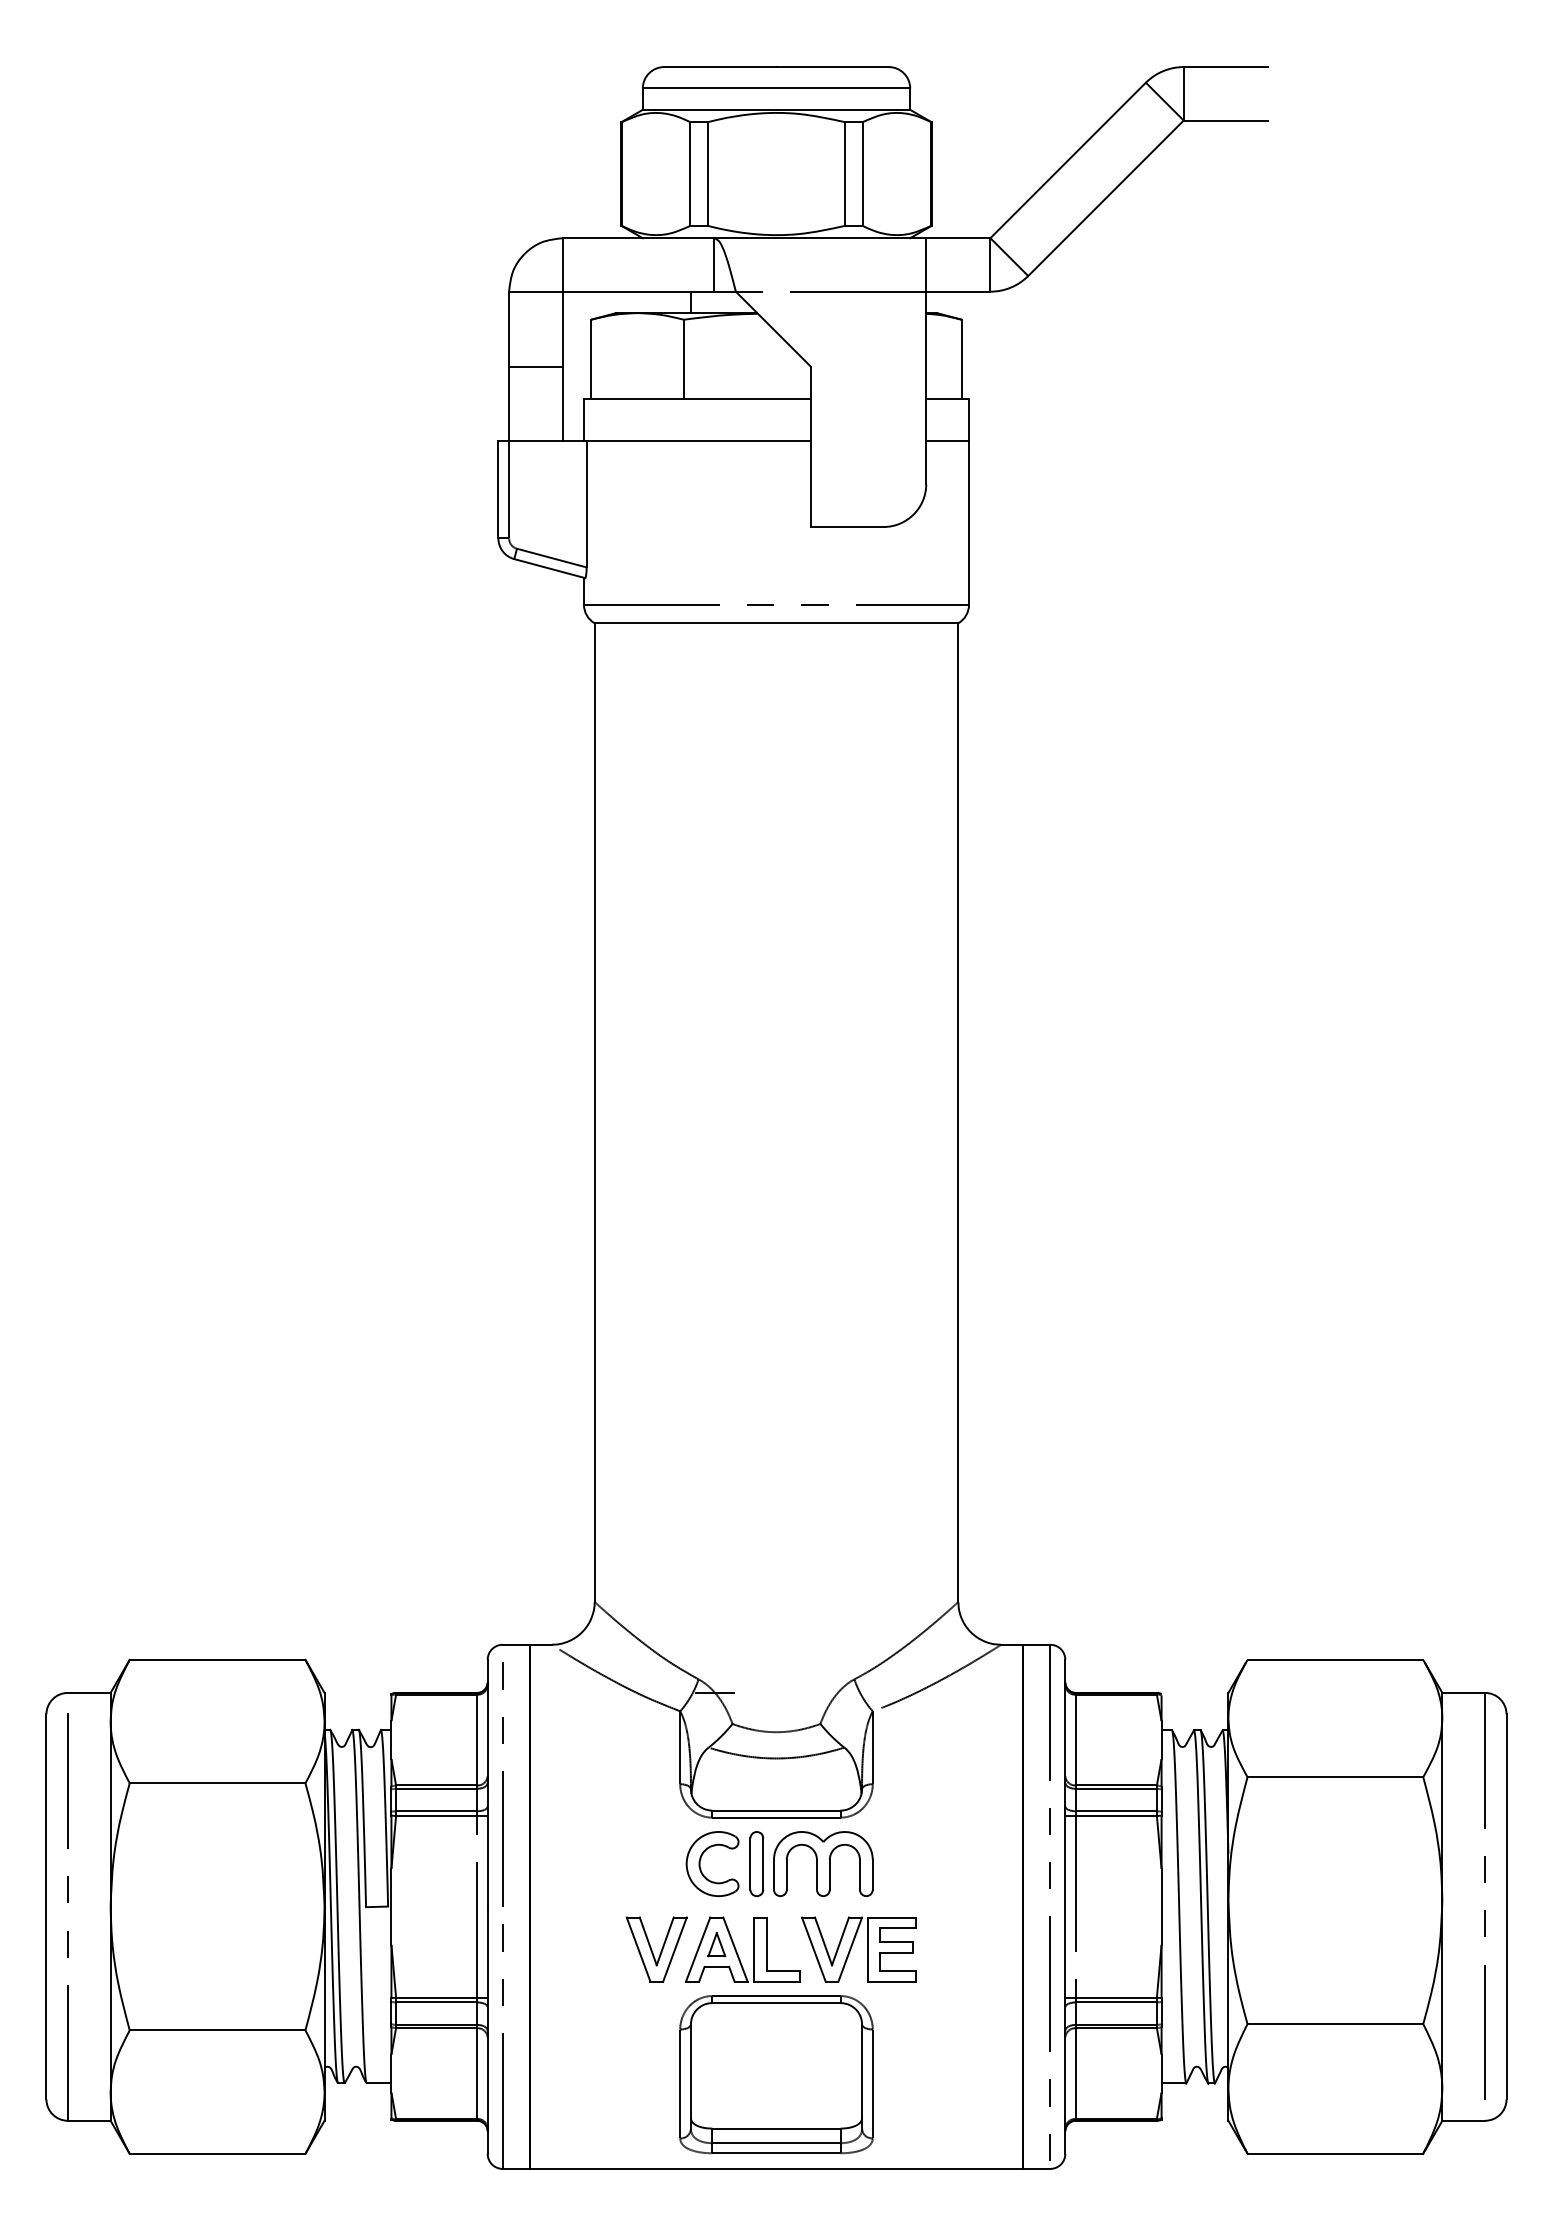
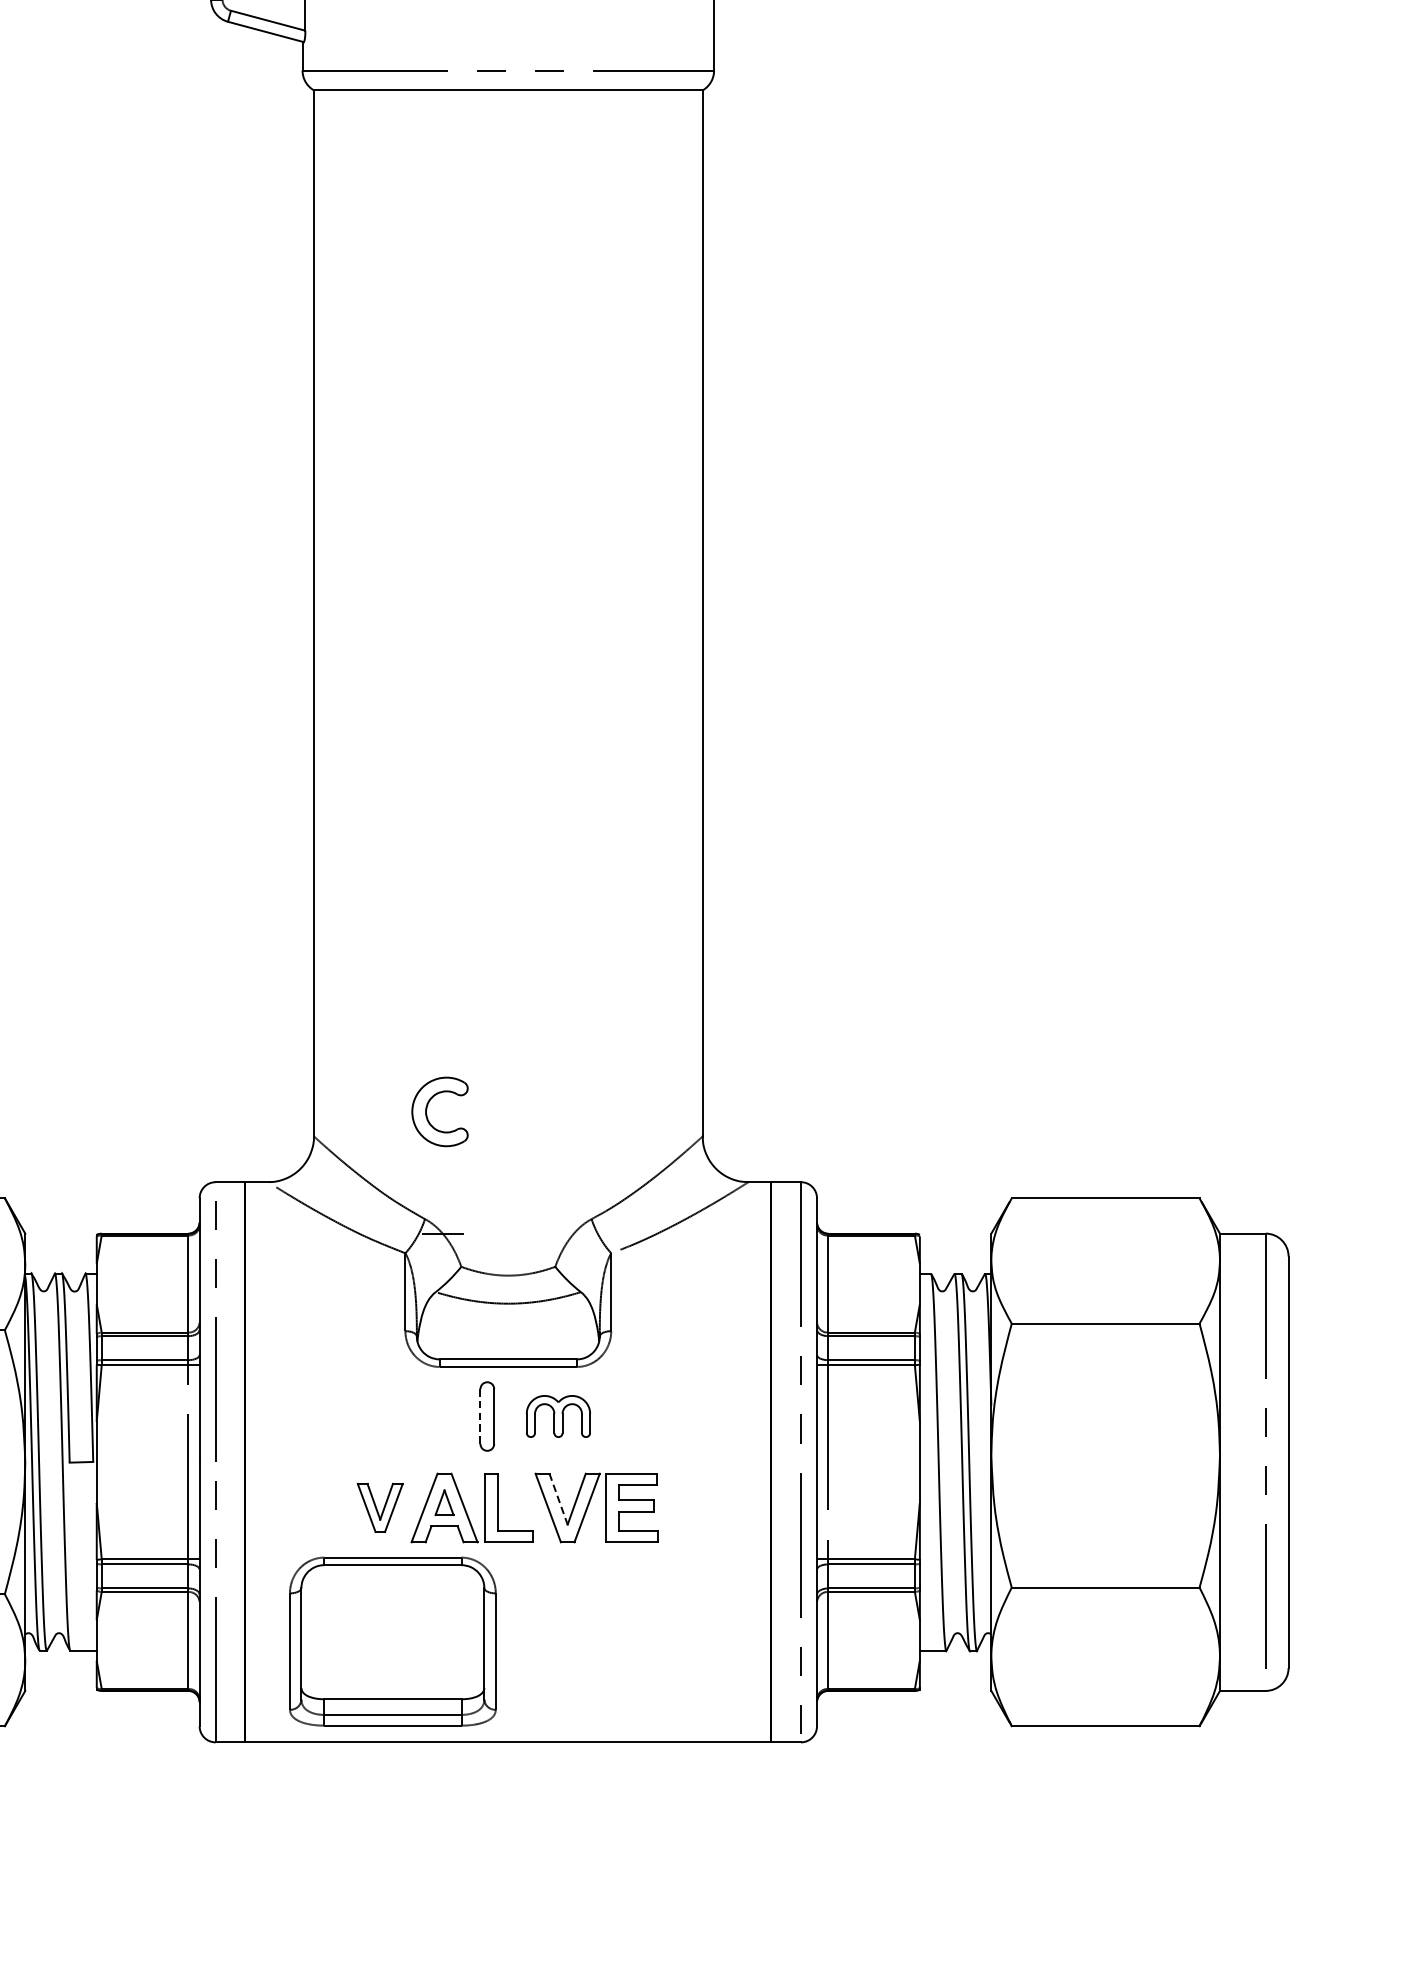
part: (701, 1859) -> (428, 1107), moved
part: (823, 1863) -> (558, 1415), size x0.6
line: (750, 1864) -> (480, 1417), solid -> dashed
line: (823, 1941) -> (558, 1499), solid -> dashed
part: (656, 1949) -> (380, 1507), size x0.7
part: (776, 2074) -> (392, 1641), moved

